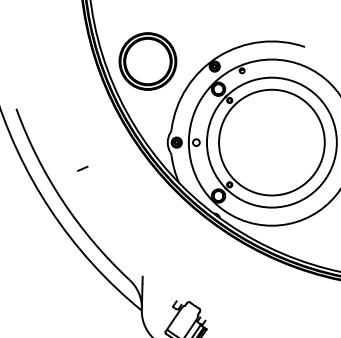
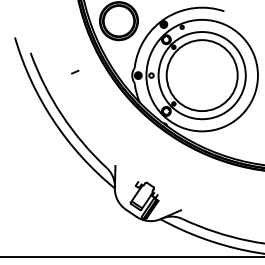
line: (83, 167) -> (75, 71), moved

